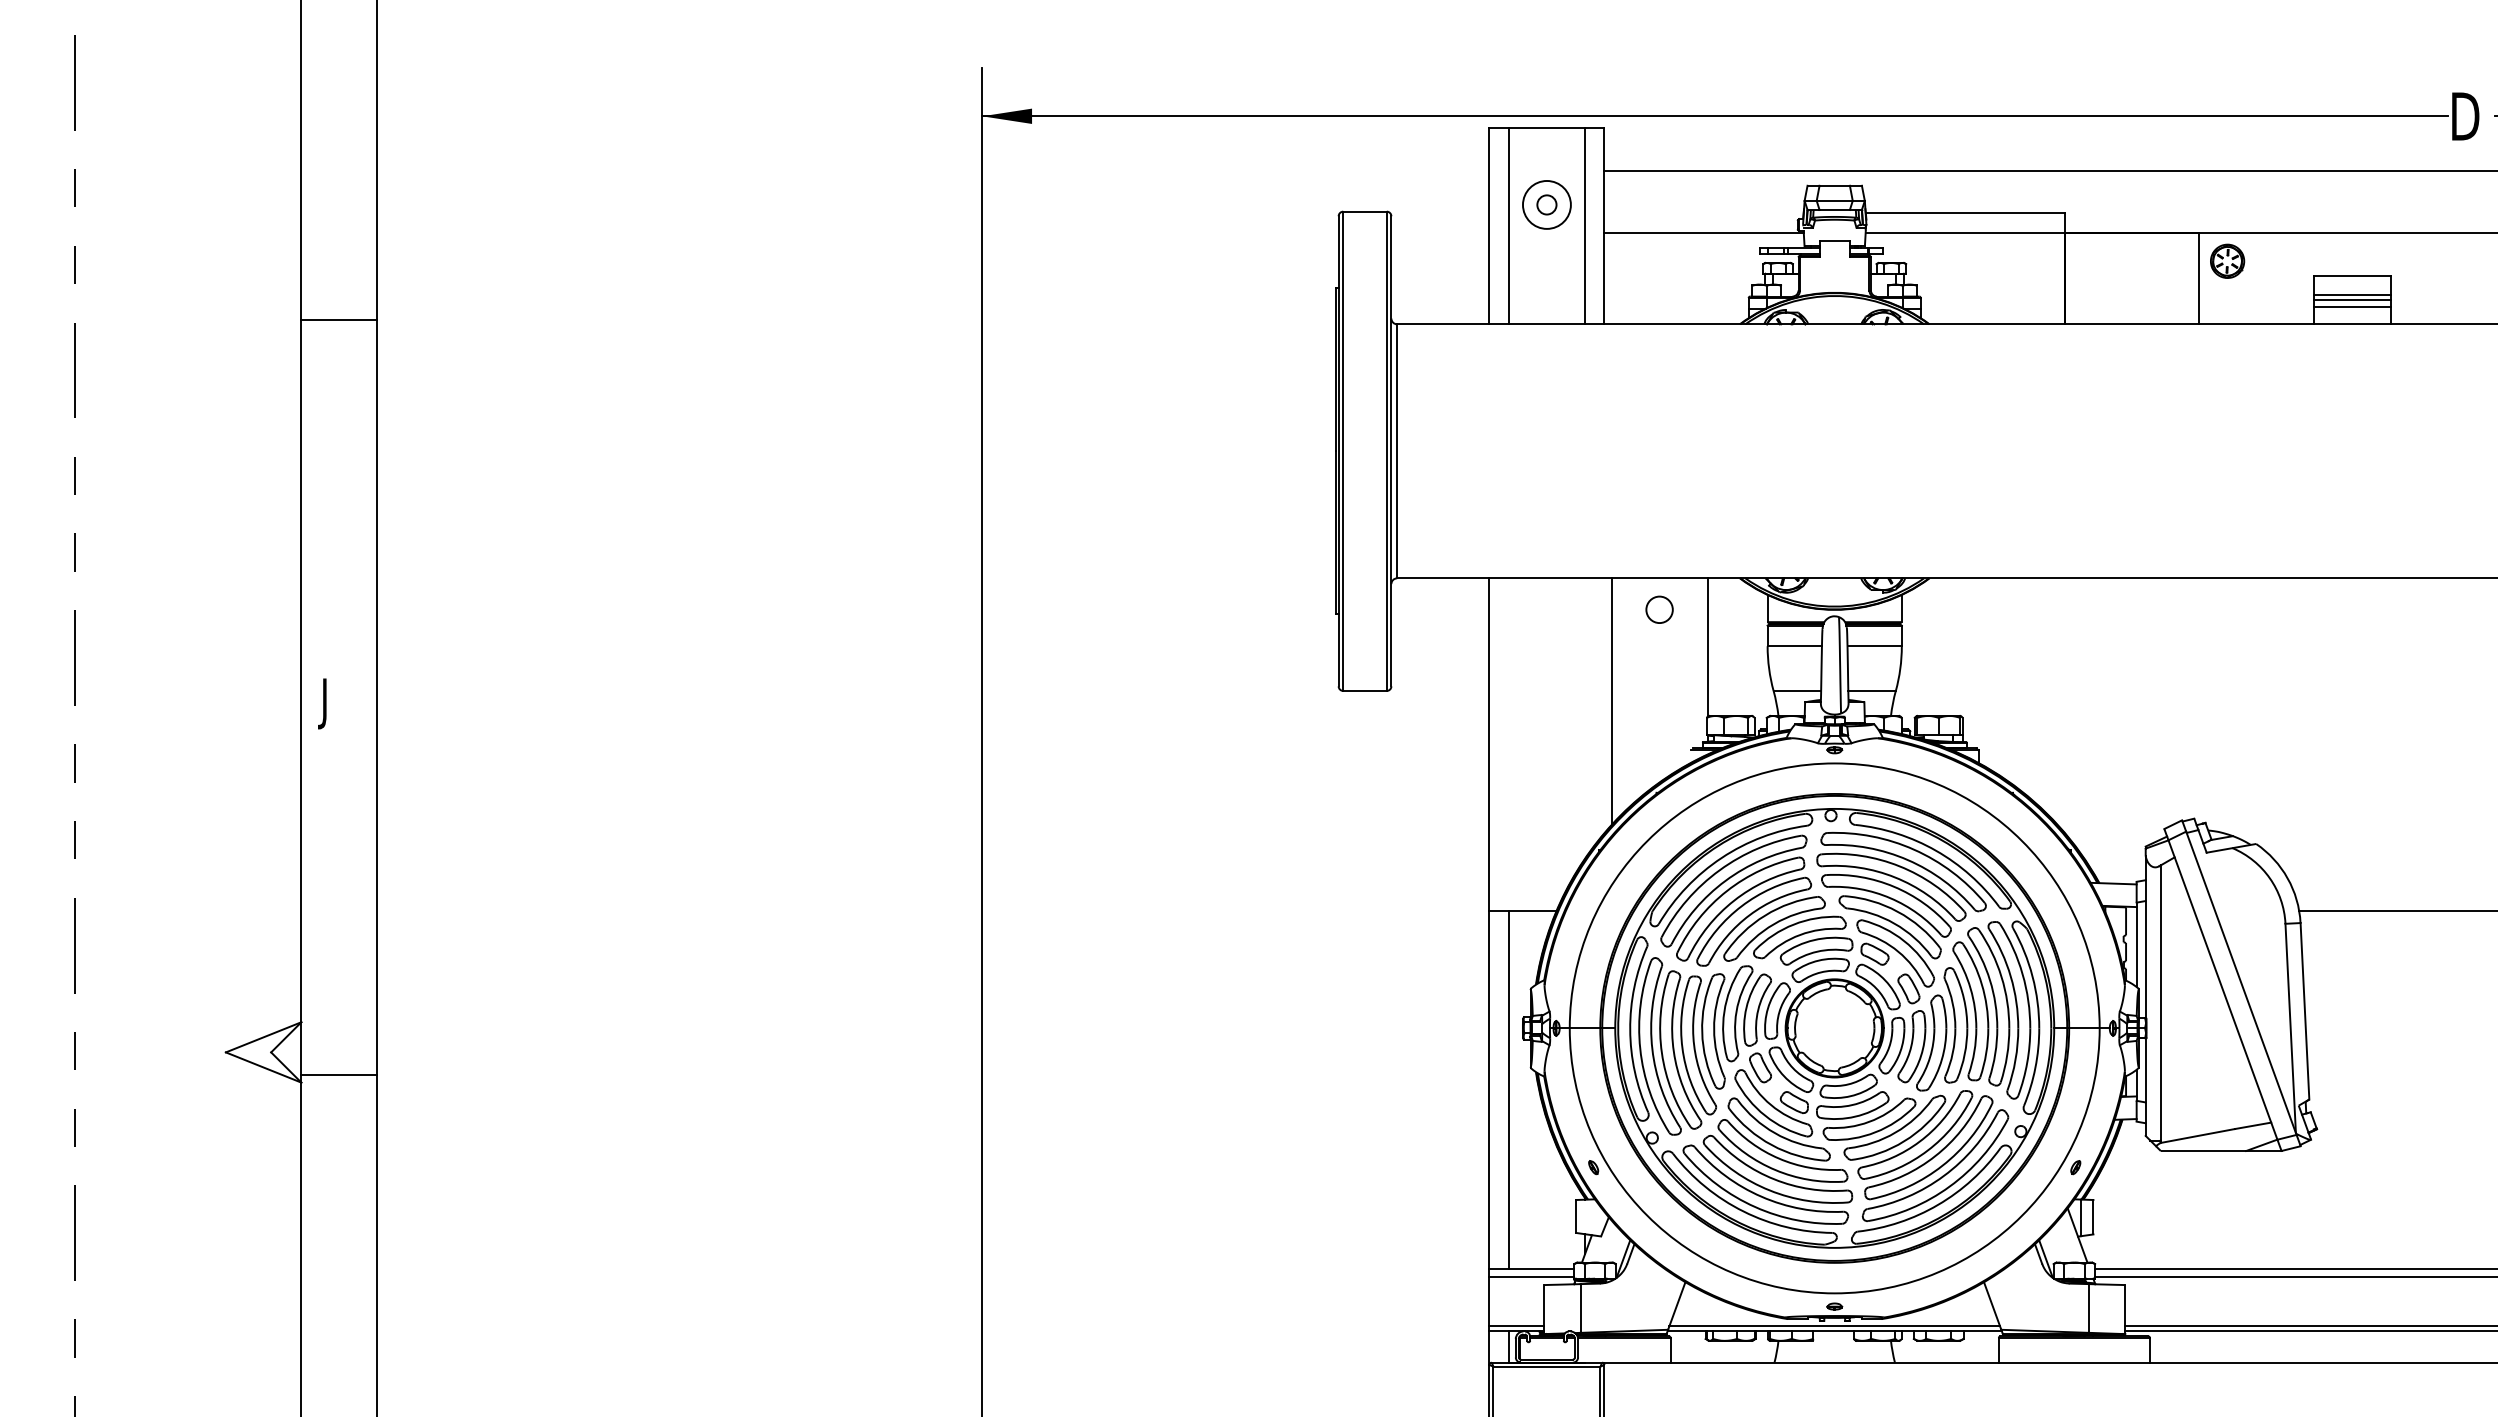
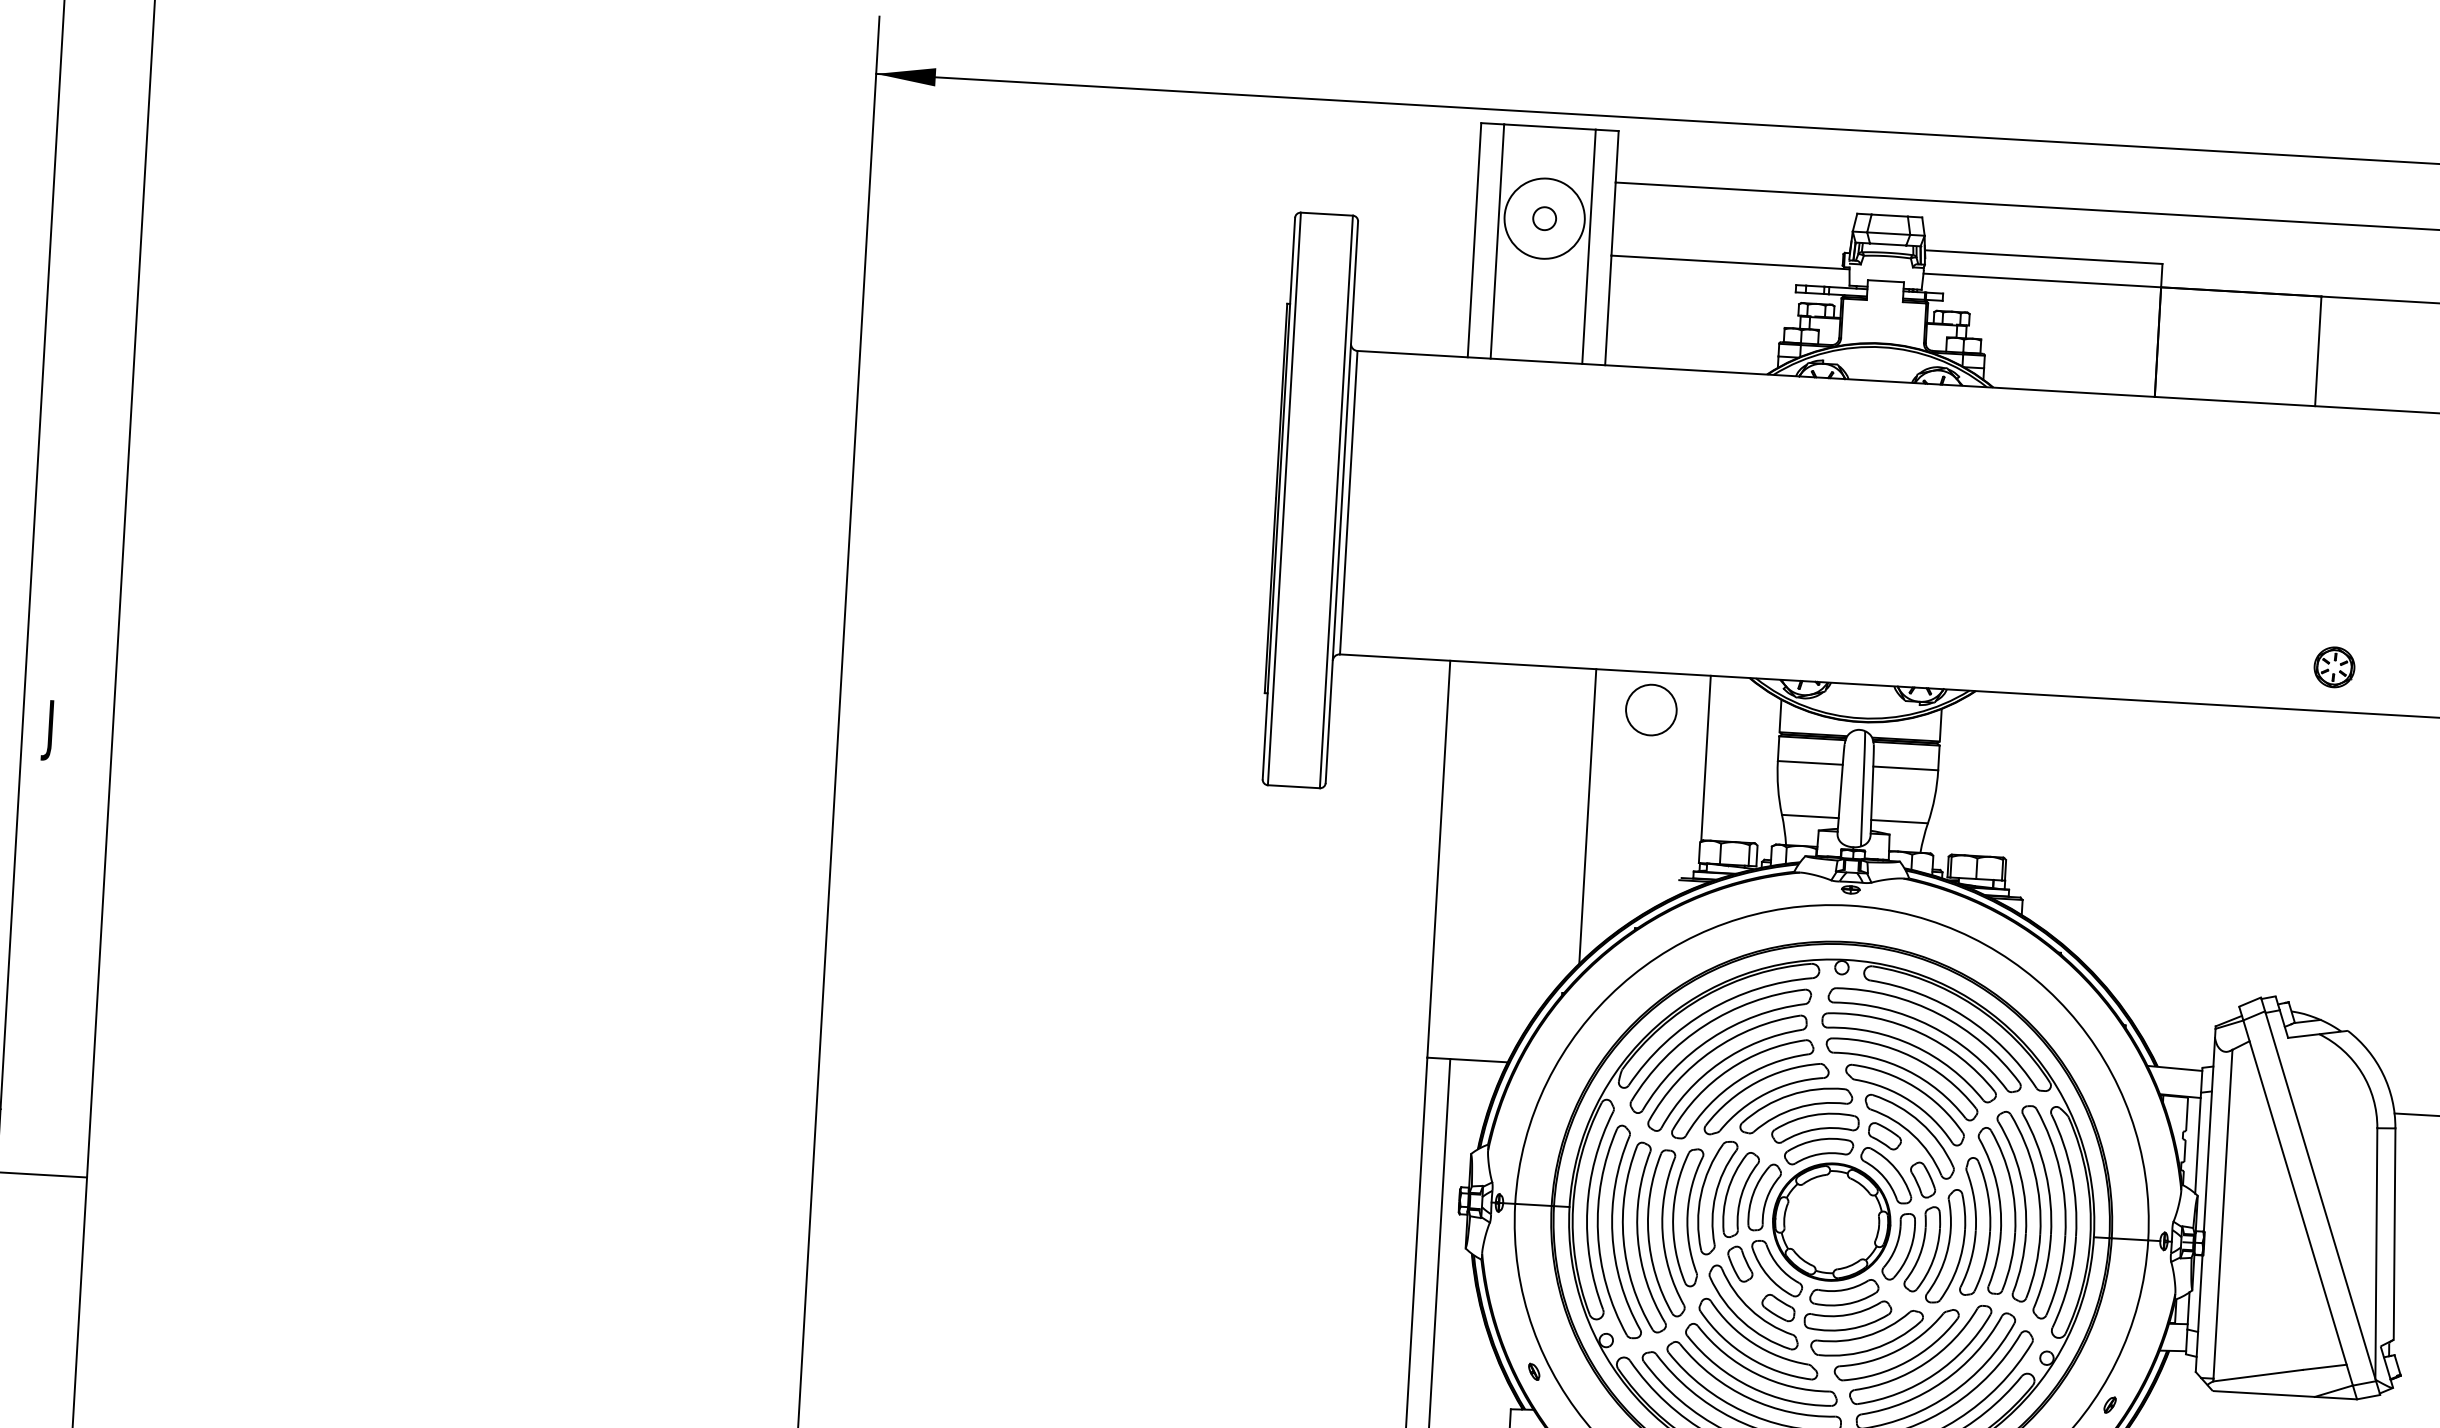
circle: (1546, 204) -> (1544, 218), size x1.4
part: (2227, 260) -> (2334, 666), moved
line: (338, 320) -> (93, 273), removed
circle: (1659, 609) -> (1651, 709), size x1.6

